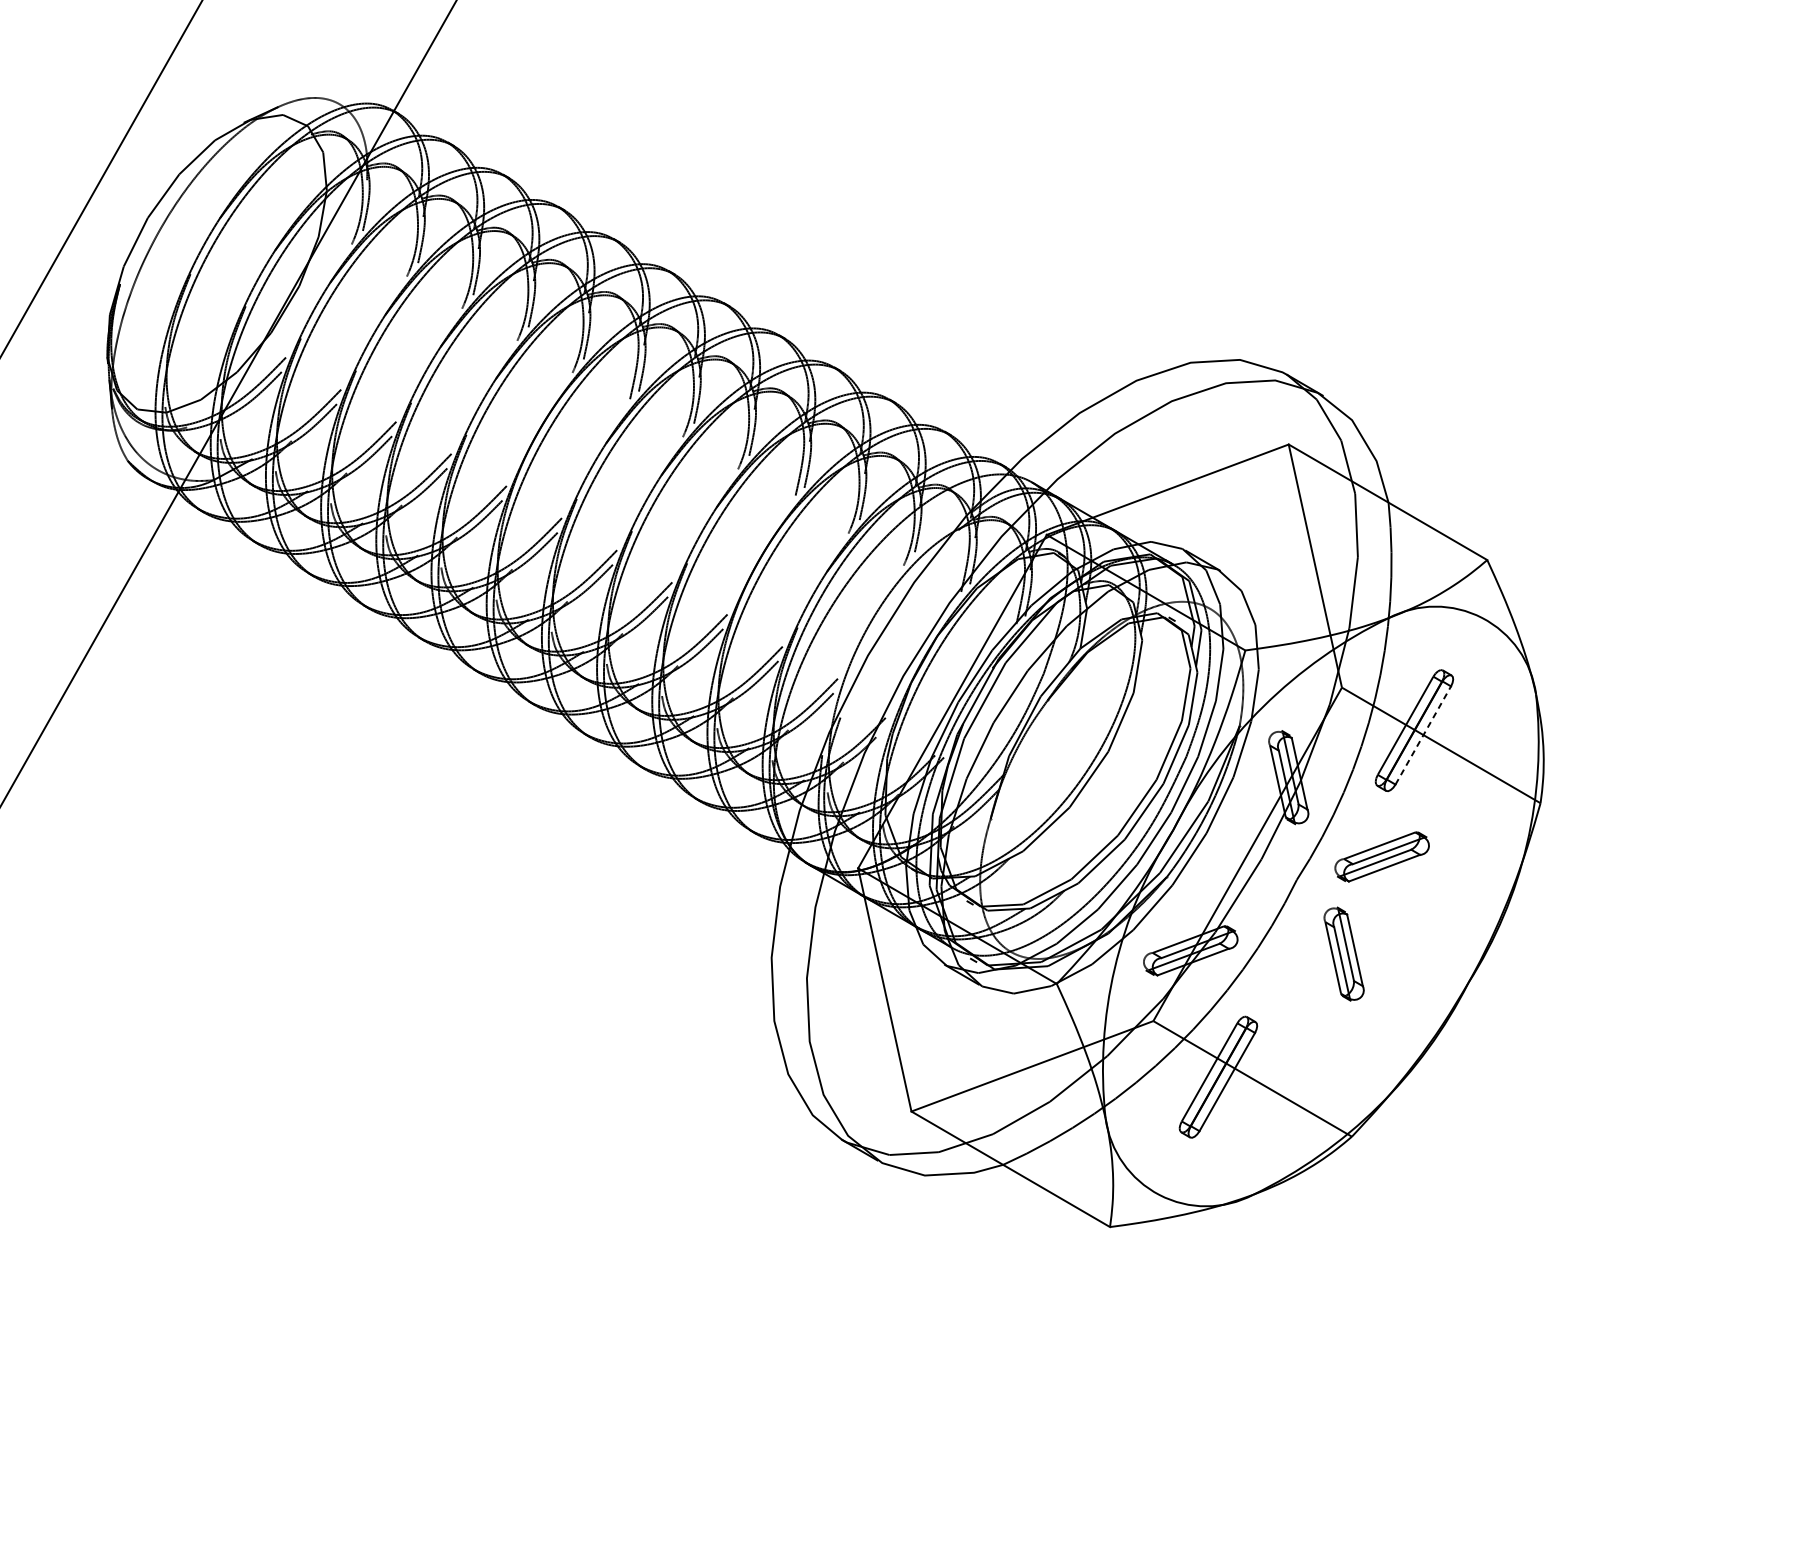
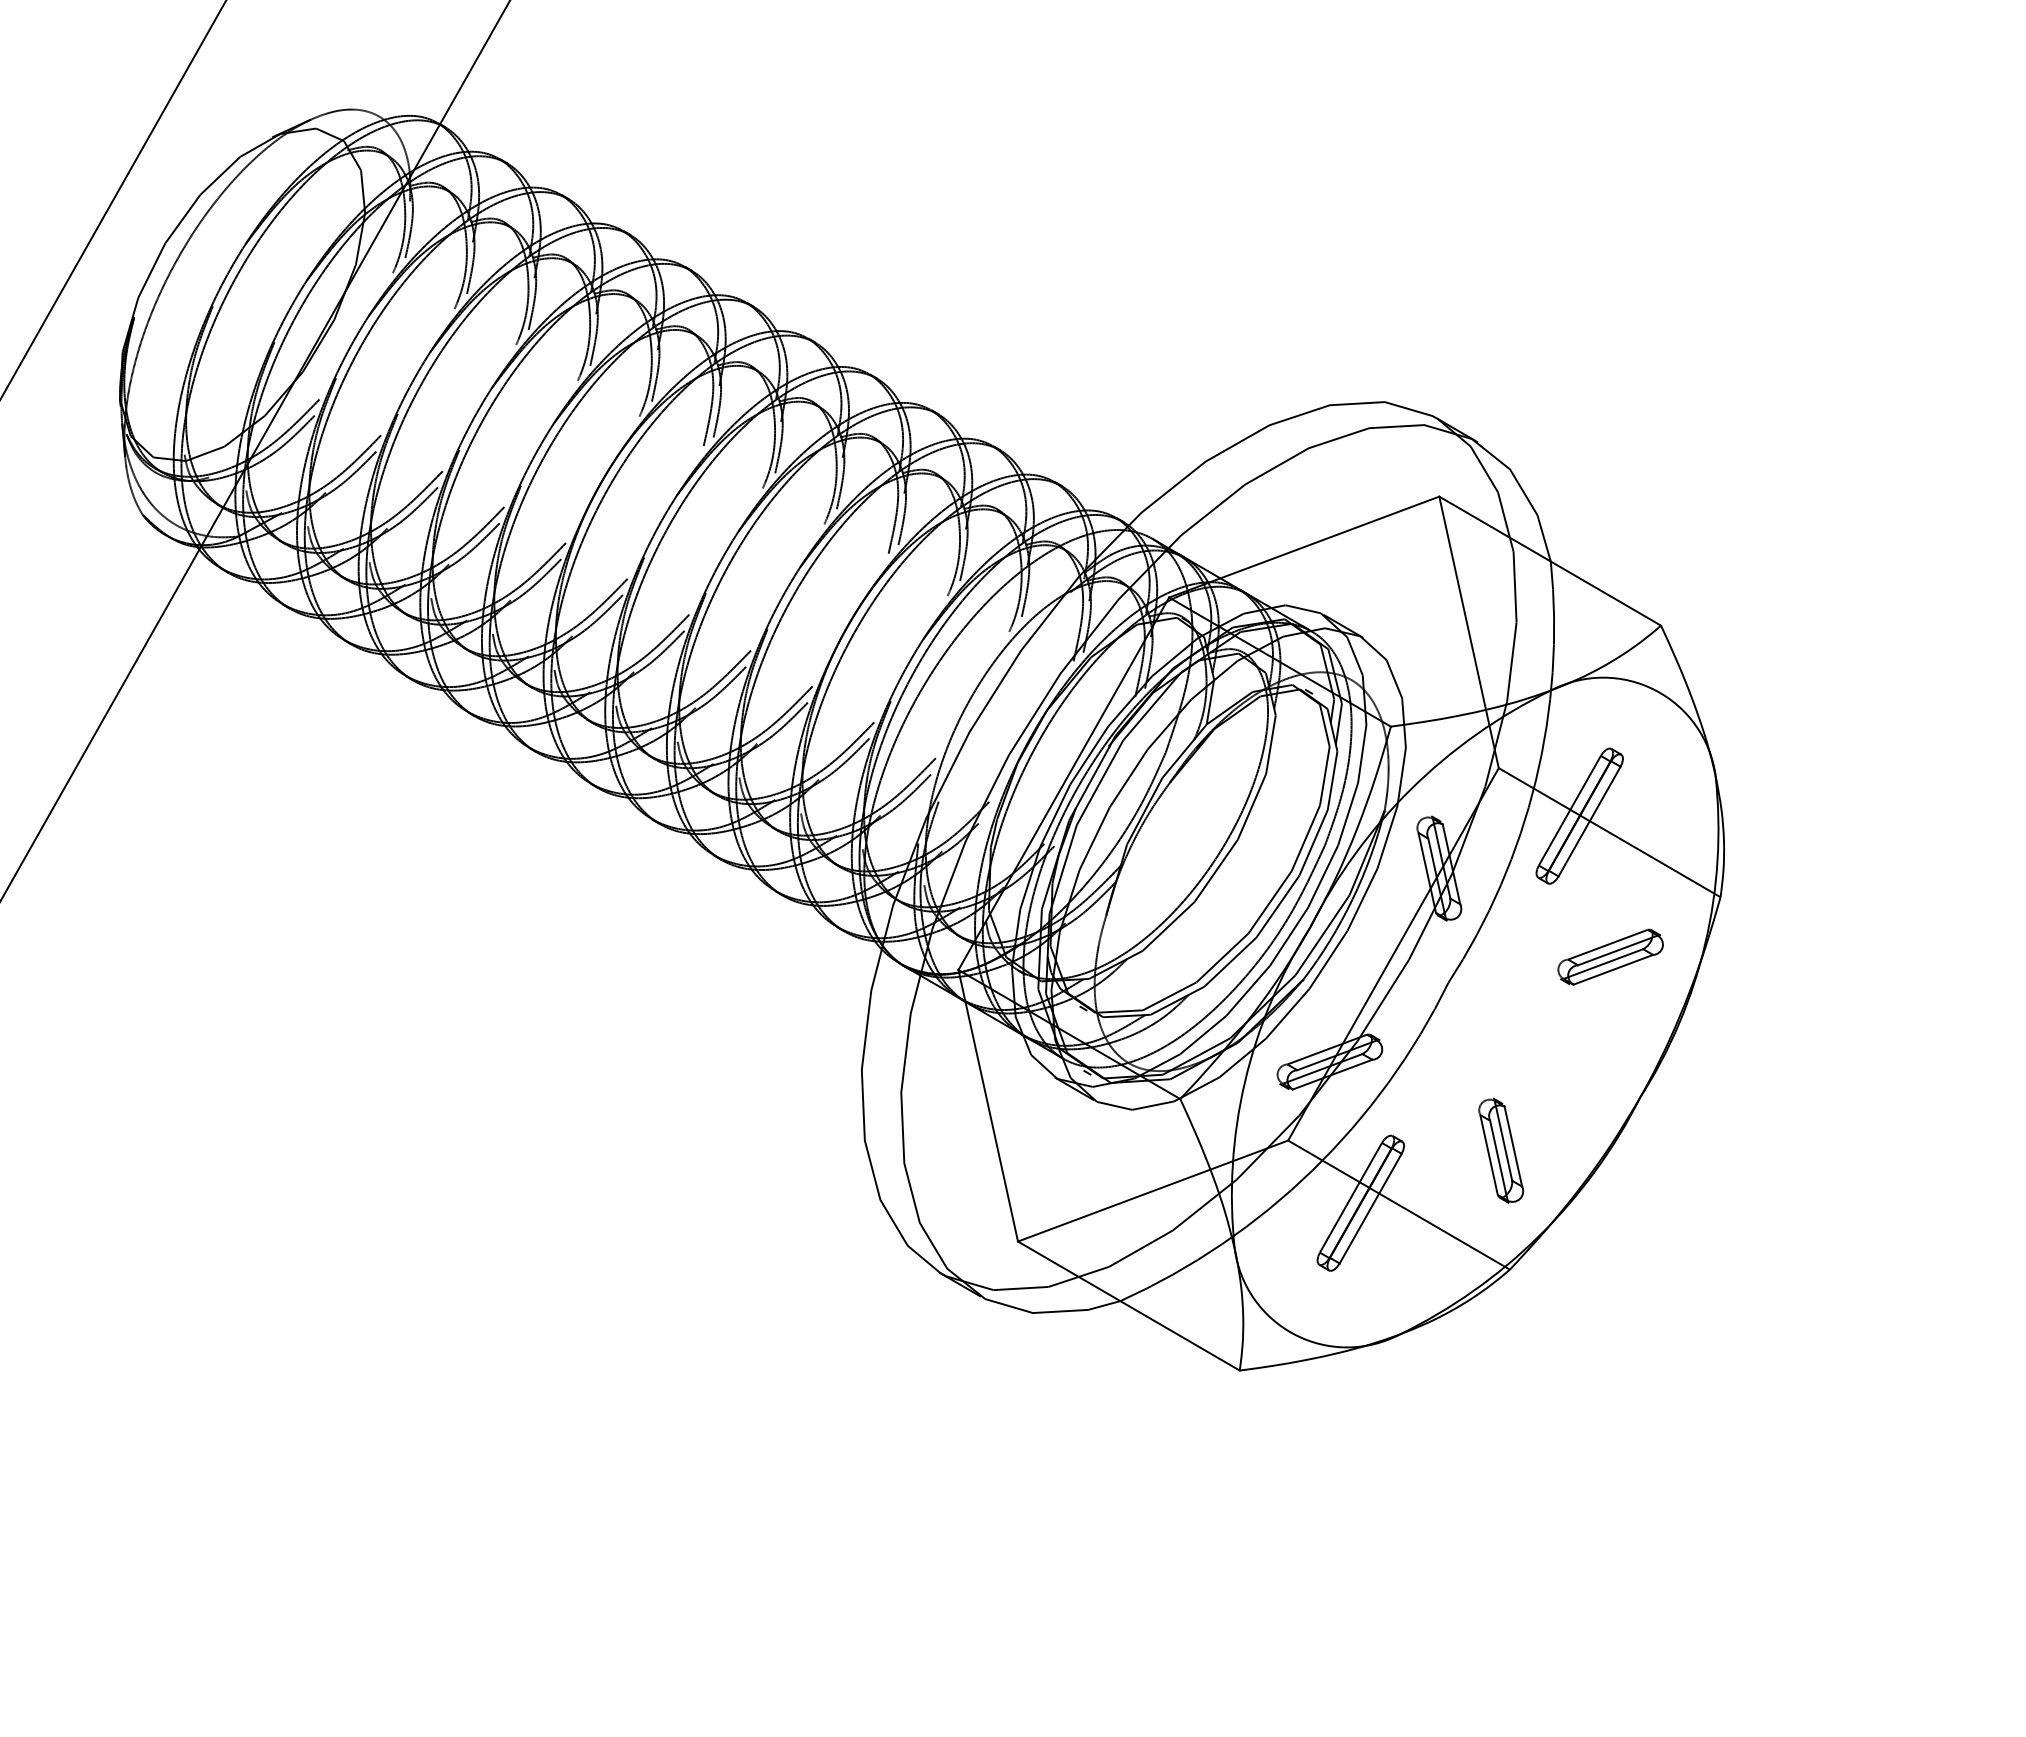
line: (1423, 735) -> (1589, 821), dashed -> solid
part: (1382, 856) -> (1610, 956), moved
part: (1344, 953) -> (1501, 1150), moved

